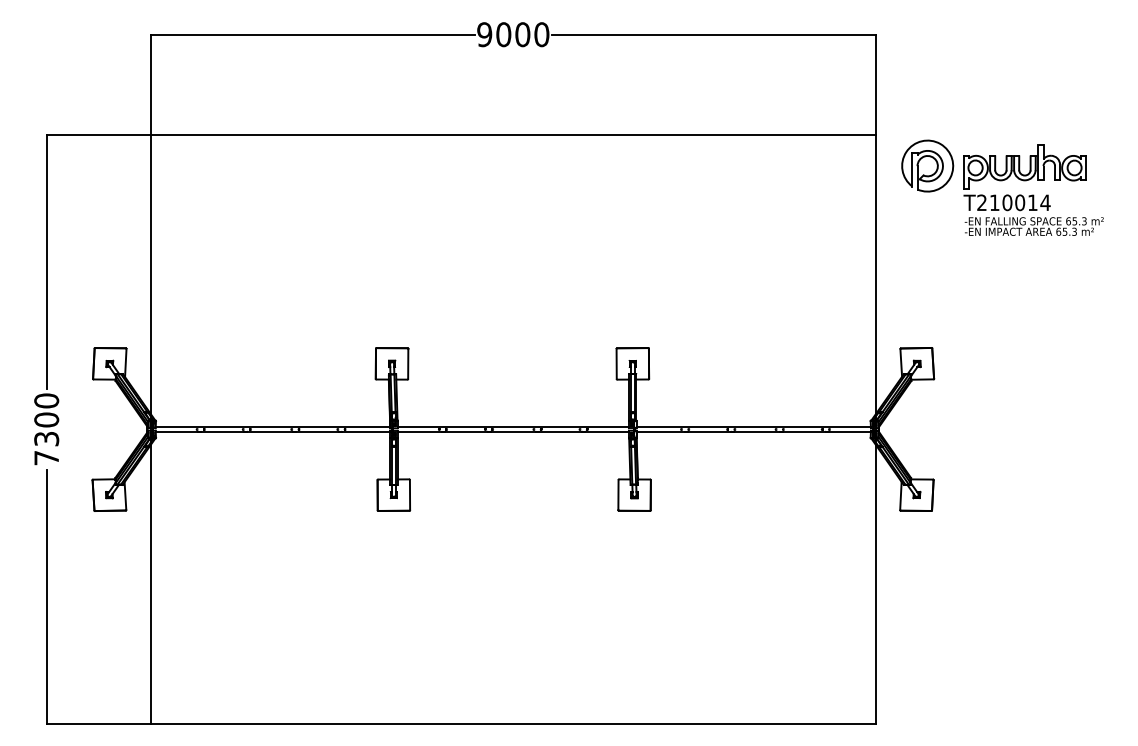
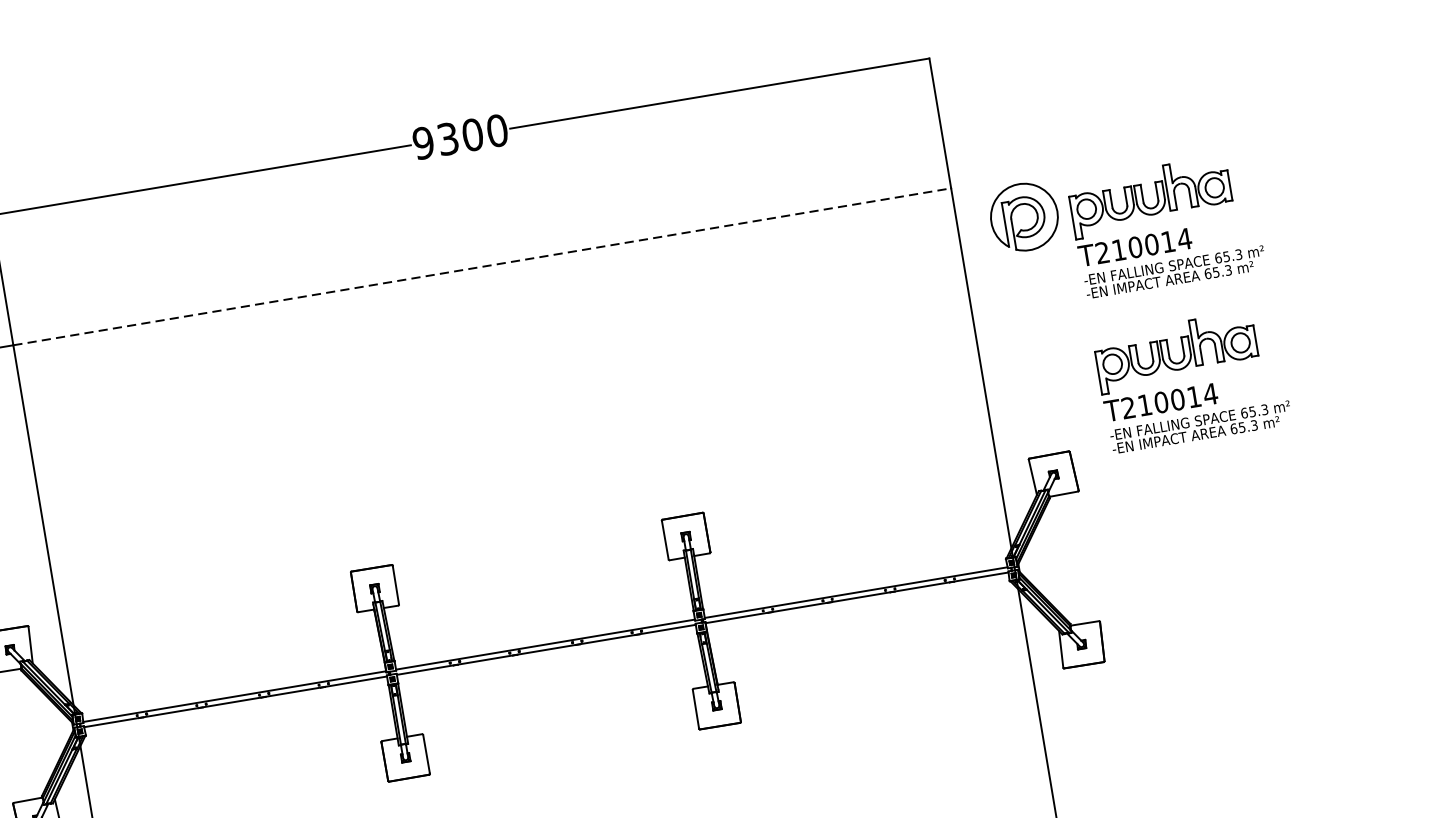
text: (503, 34) -> (447, 138), 9000 -> 9300
line: (513, 135) -> (482, 267), solid -> dashed
part: (1033, 309) -> (1192, 379), added

